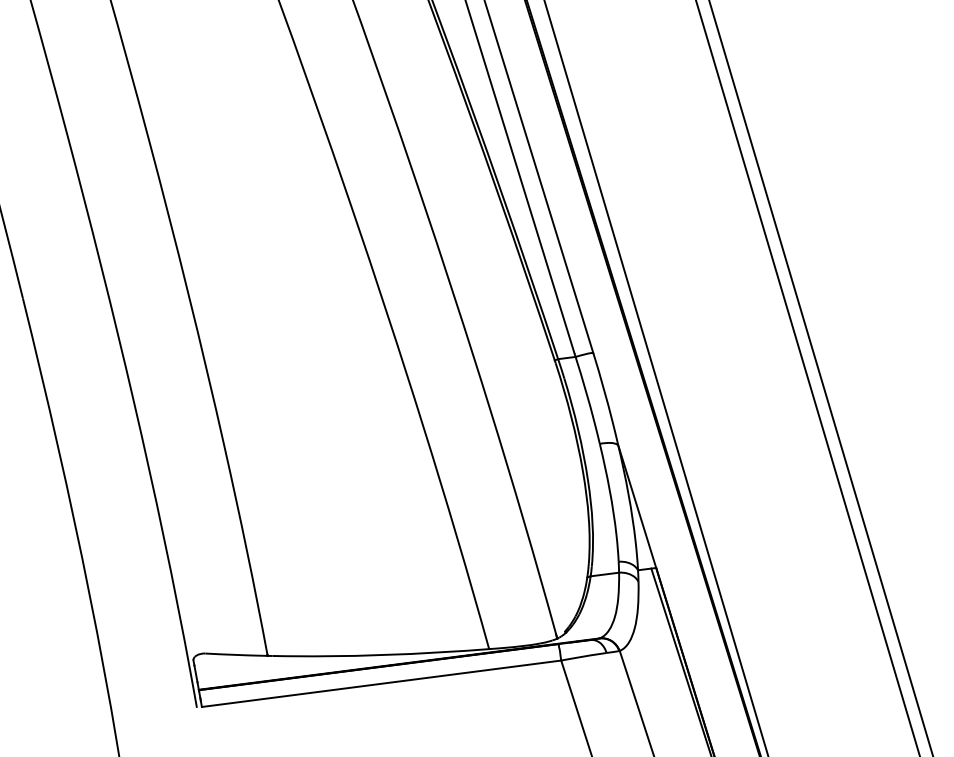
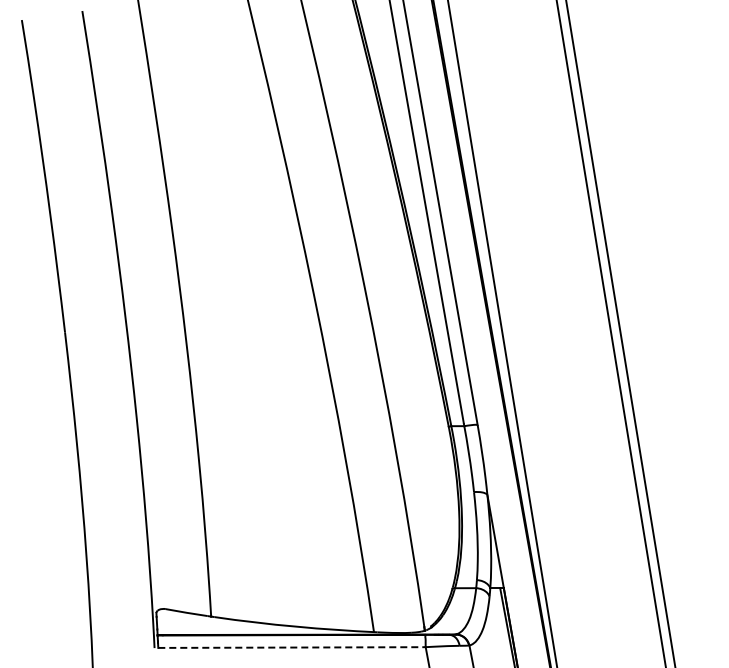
line: (380, 683) -> (291, 647), solid -> dashed

